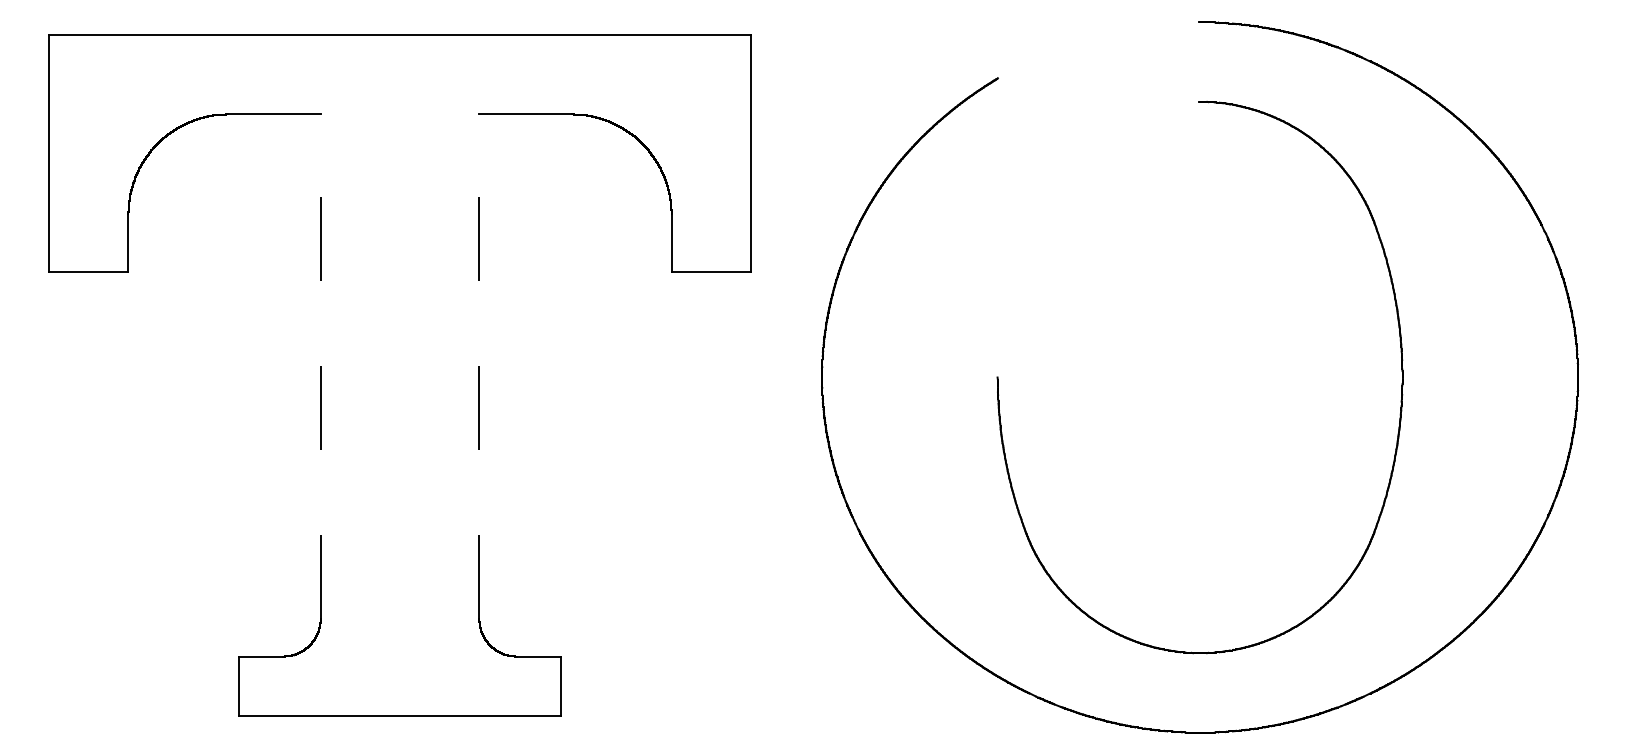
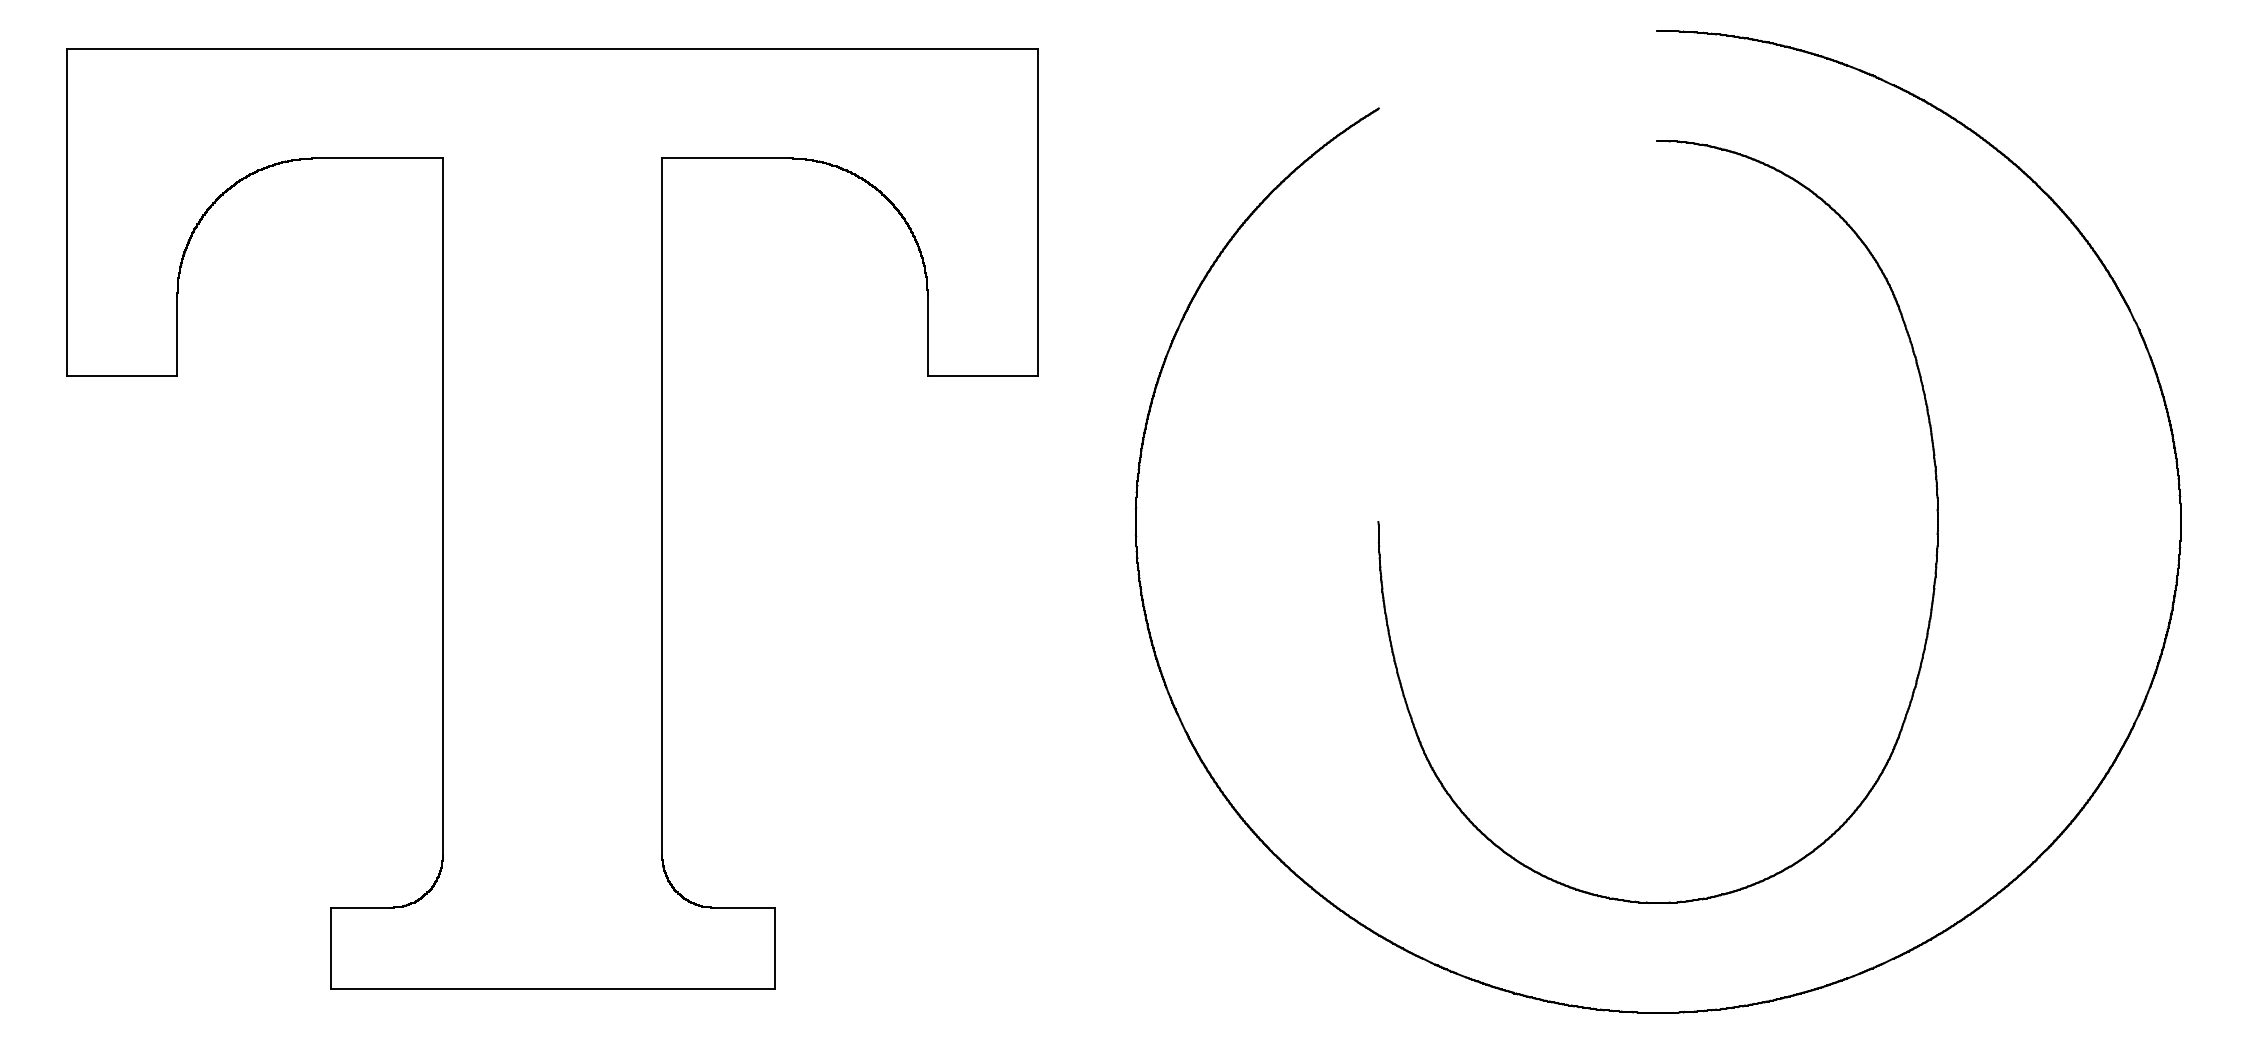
line: (320, 367) -> (442, 507), dashed -> solid
line: (479, 367) -> (662, 507), dashed -> solid

